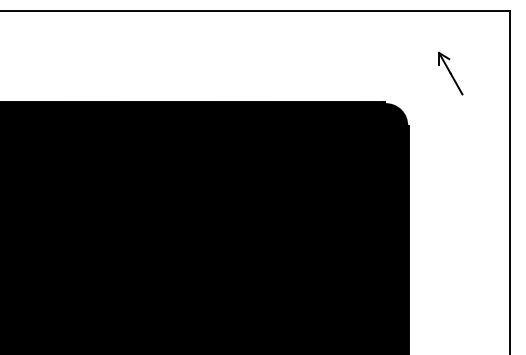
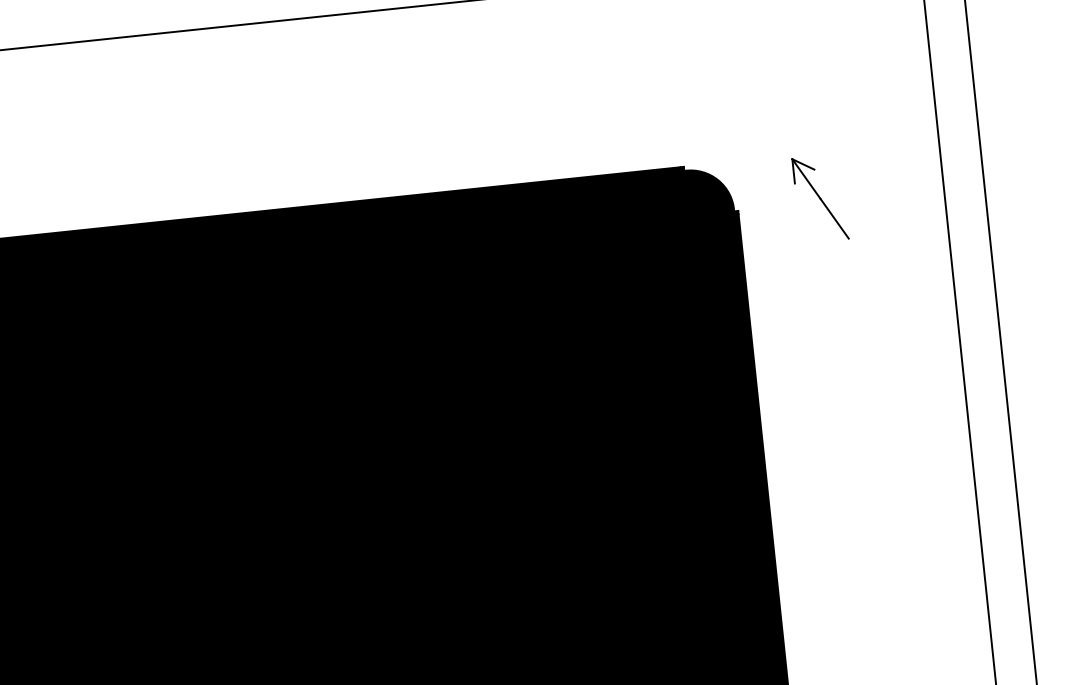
part: (450, 73) -> (819, 198), moved

